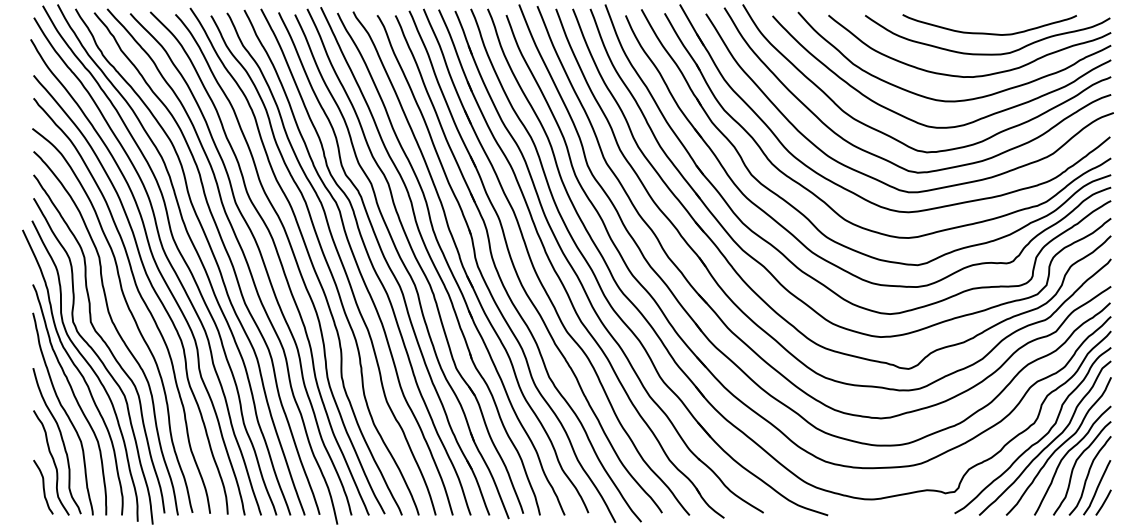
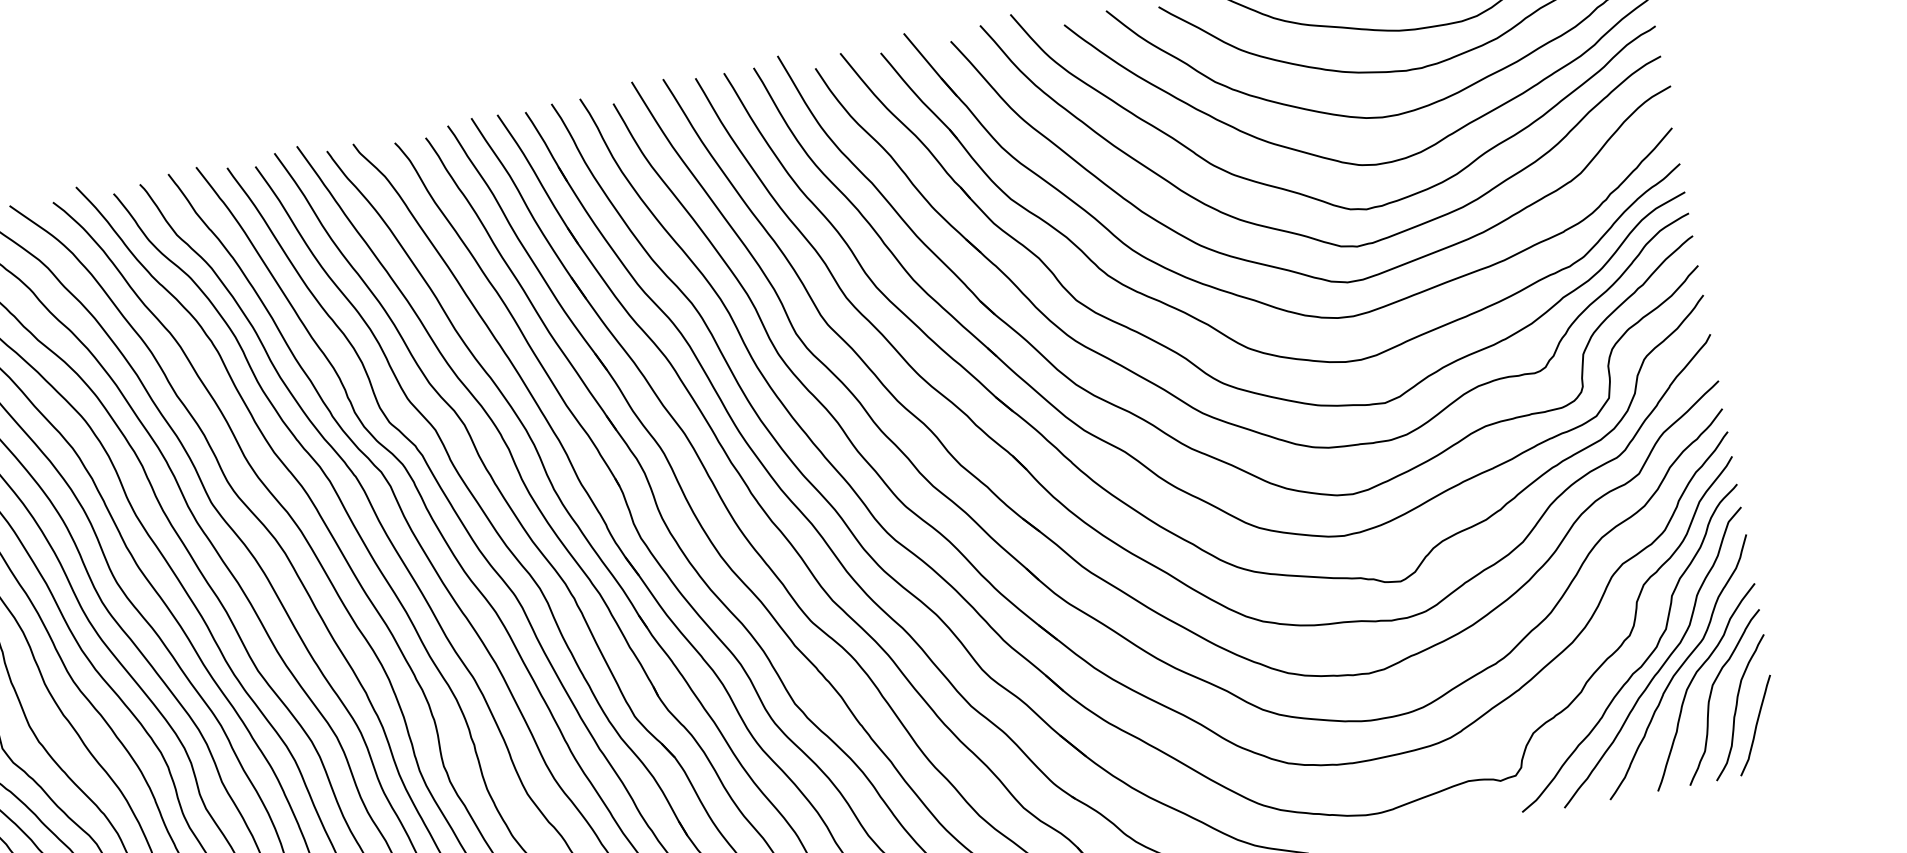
line: (1103, 502) -> (1770, 748), removed

